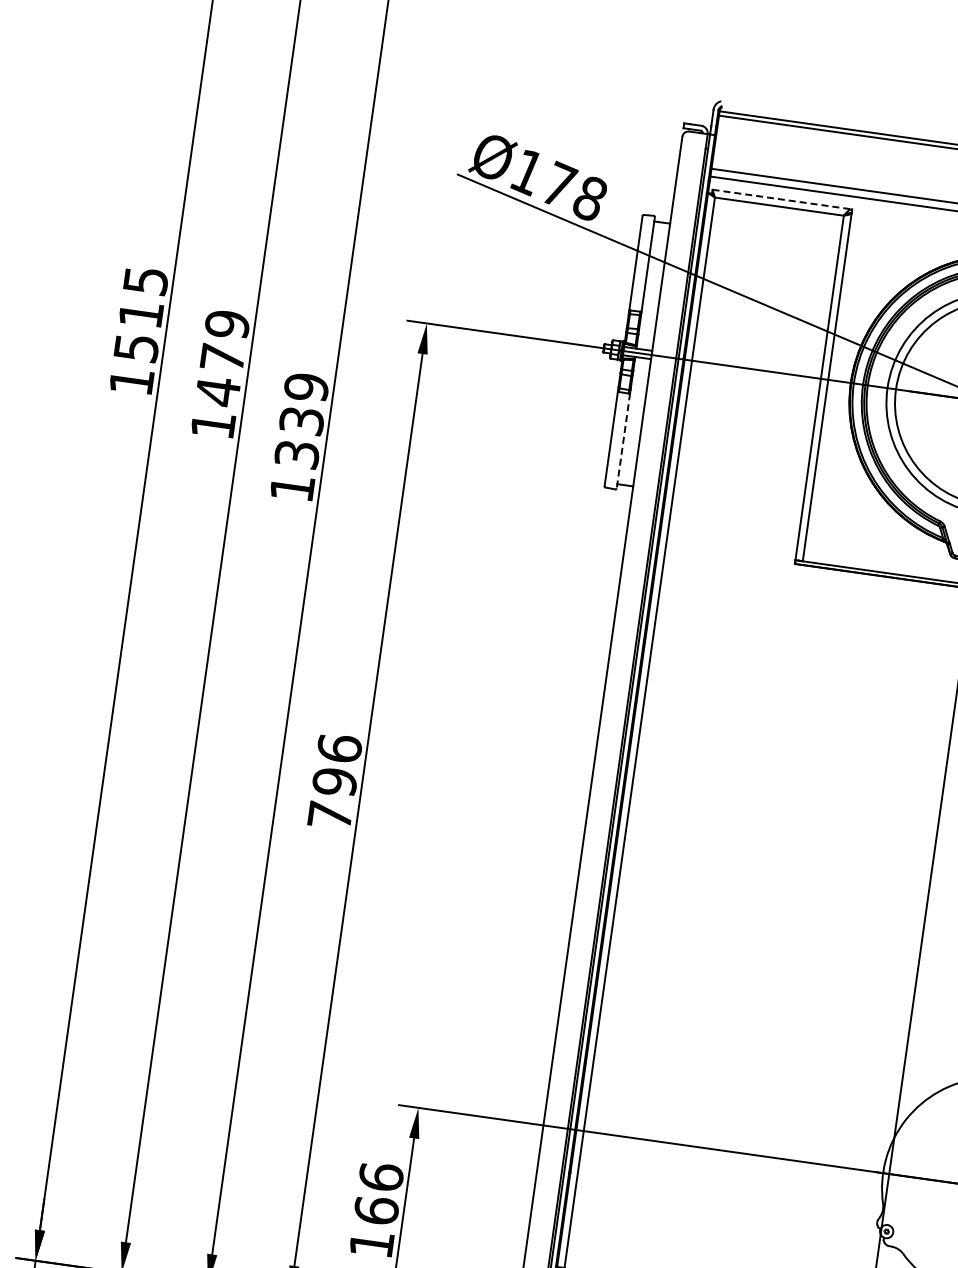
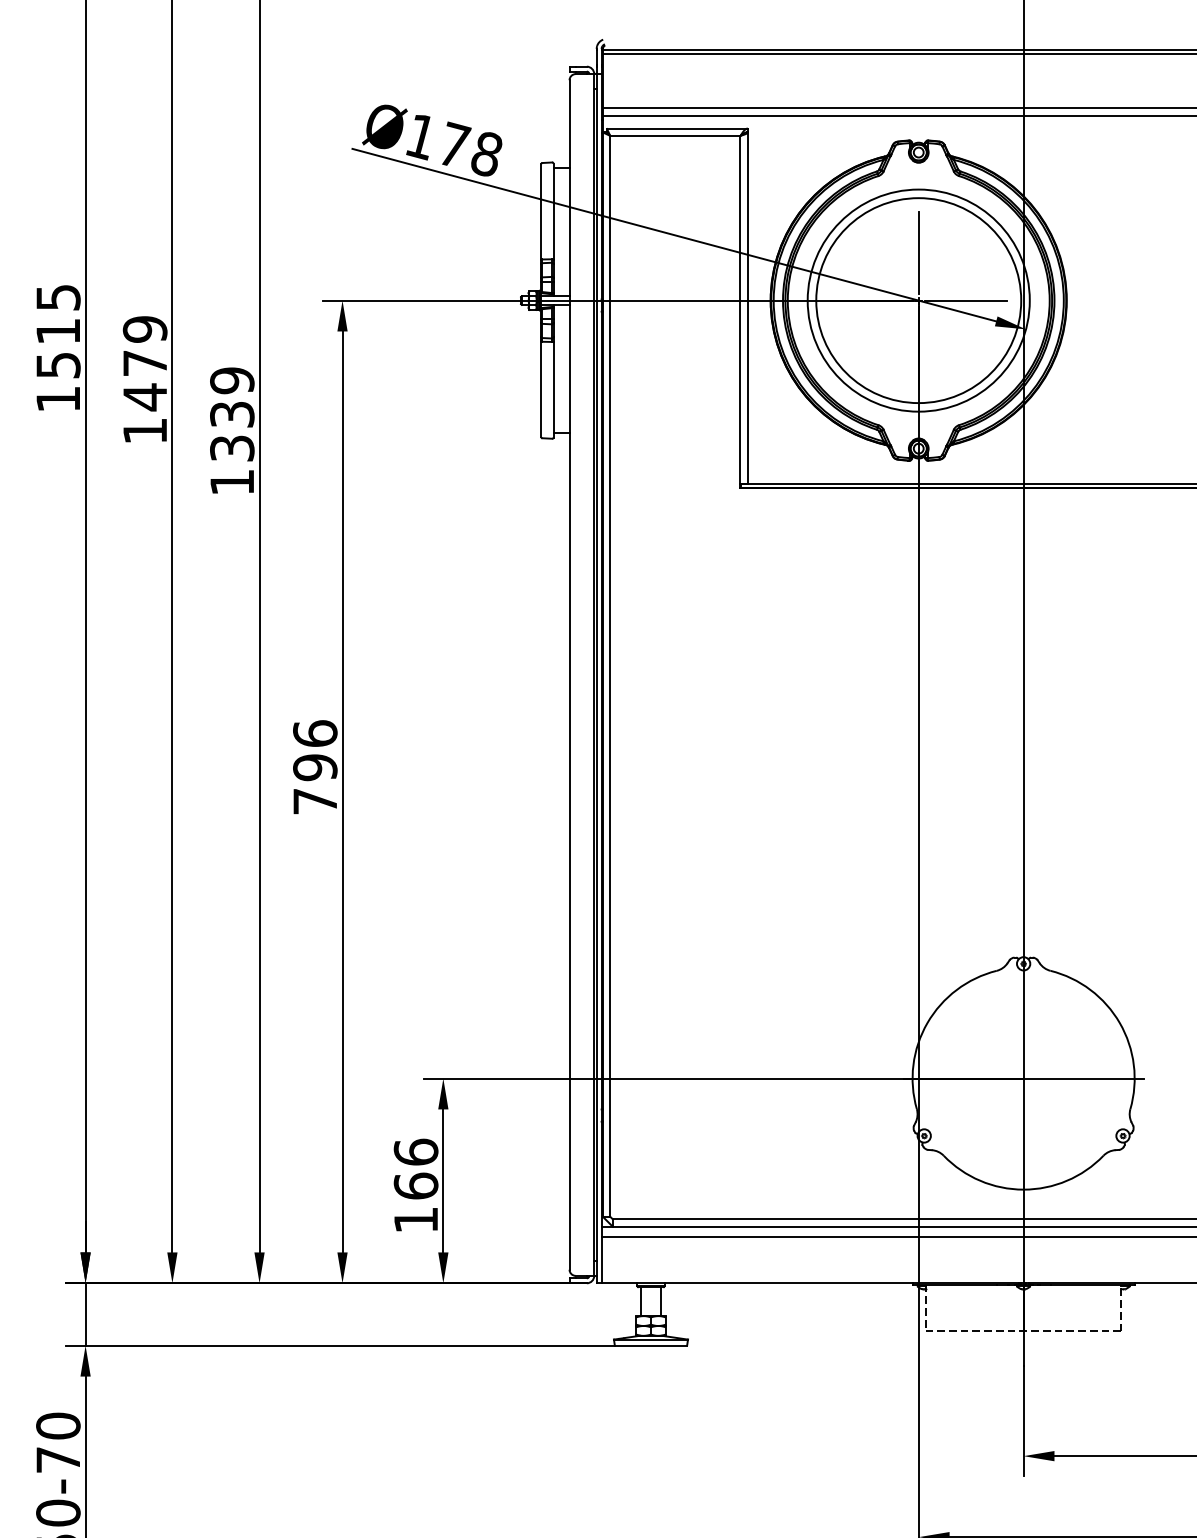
line: (782, 199) -> (677, 128), dashed -> solid
line: (623, 440) -> (553, 389), dashed -> solid

